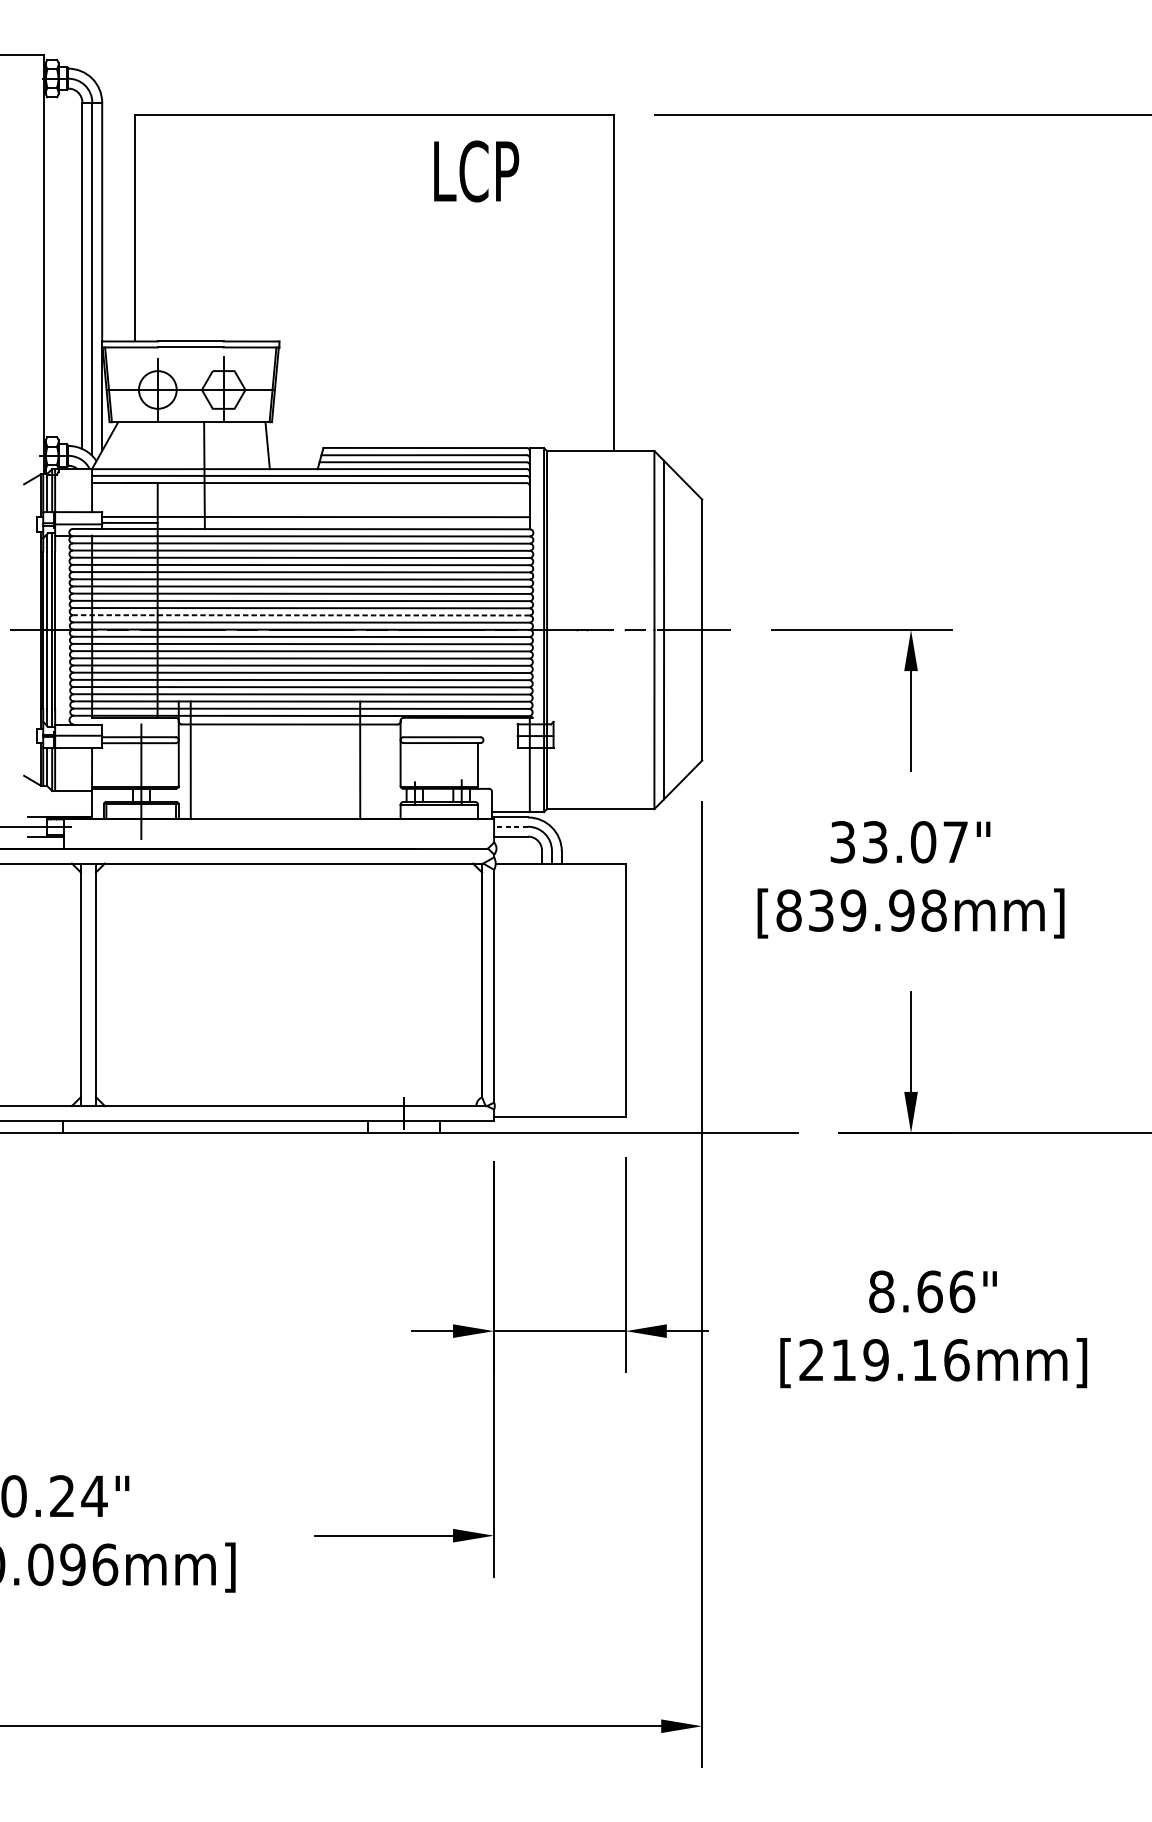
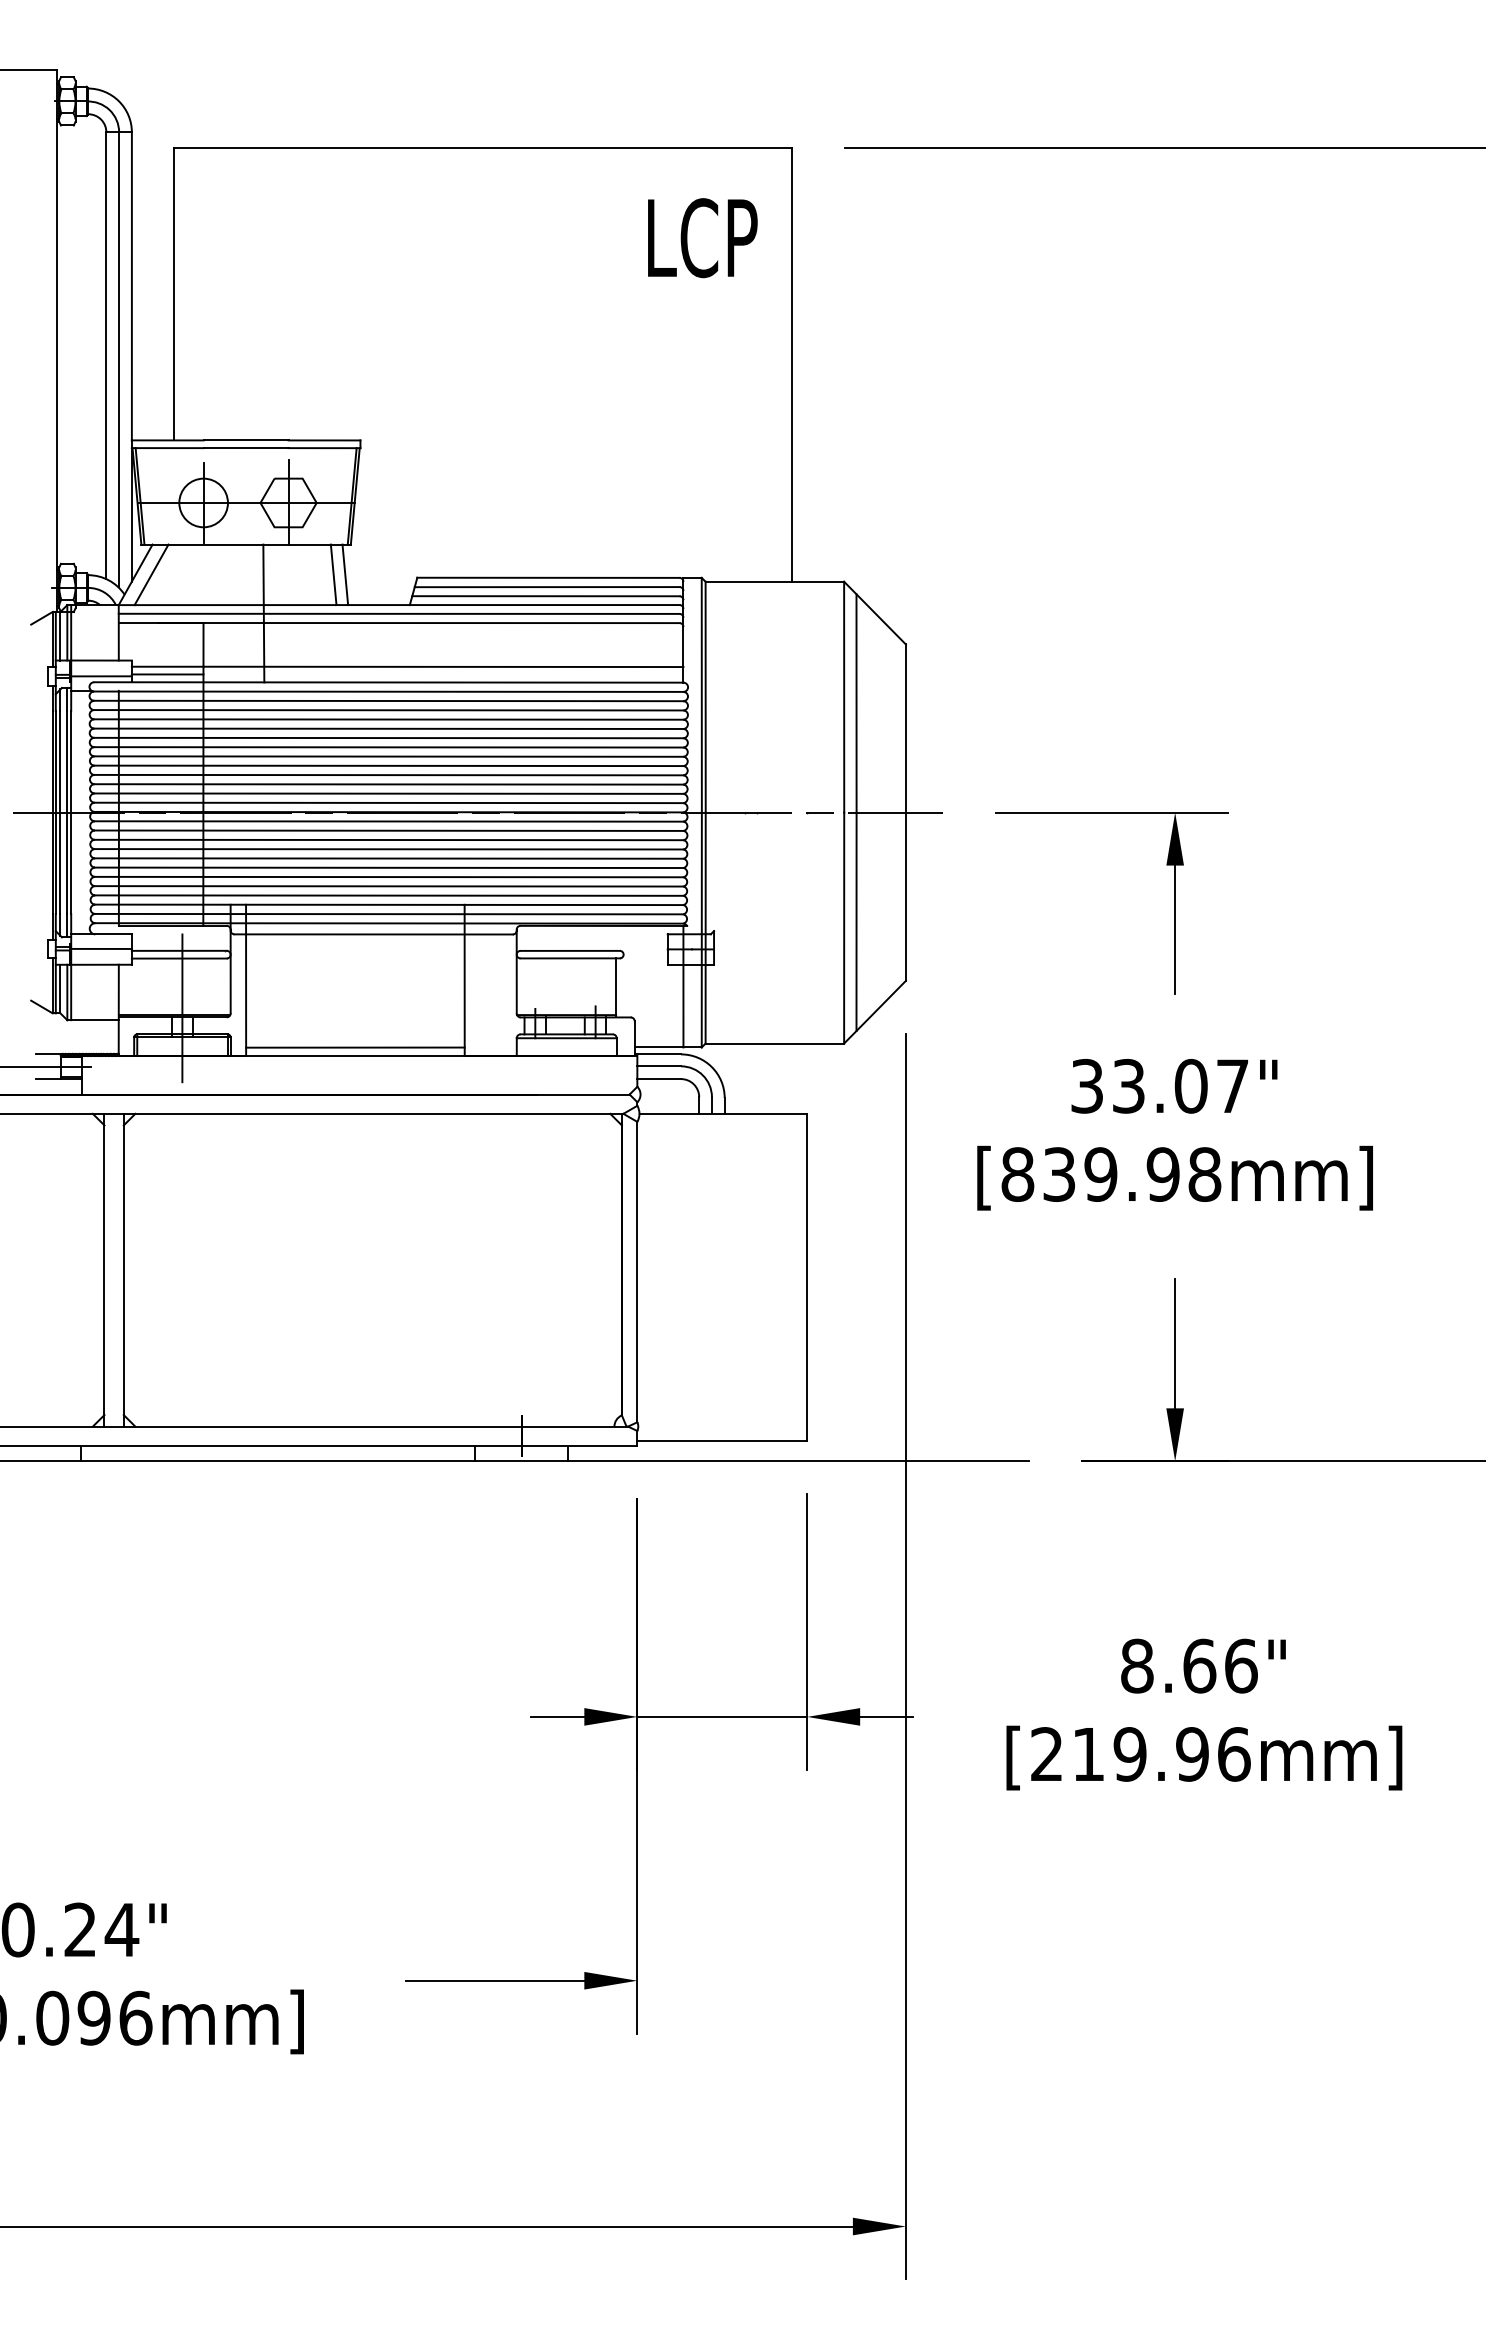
text: (476, 171) -> (702, 238), moved
line: (117, 445) -> (151, 574), added
line: (258, 445) -> (333, 574), added
line: (301, 615) -> (388, 793), dashed -> solid
line: (275, 812) -> (355, 1047), added
line: (511, 826) -> (659, 1066), dashed -> solid
text: (924, 1360) -> (1192, 1754), [219.16mm] -> [219.96mm]

